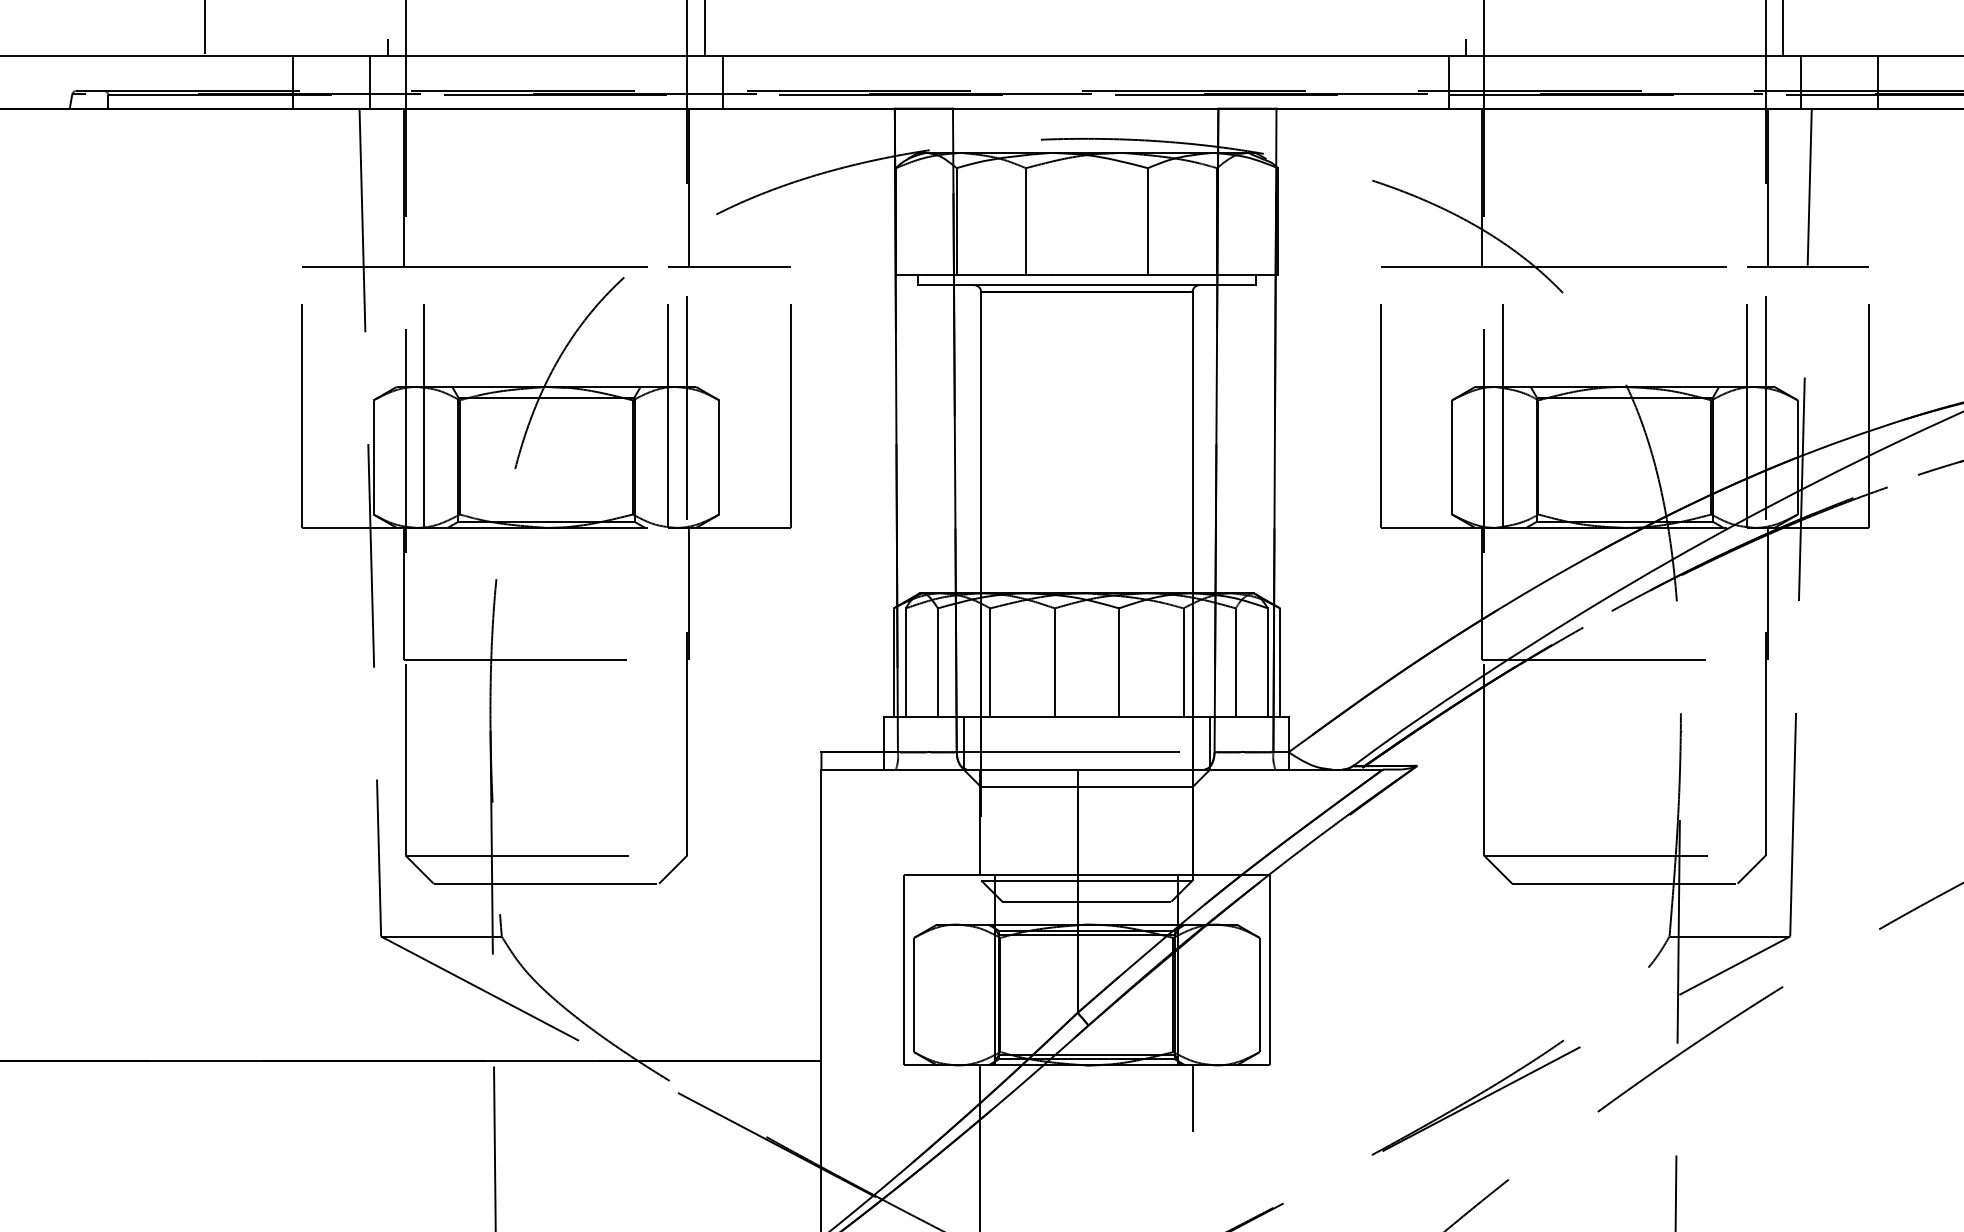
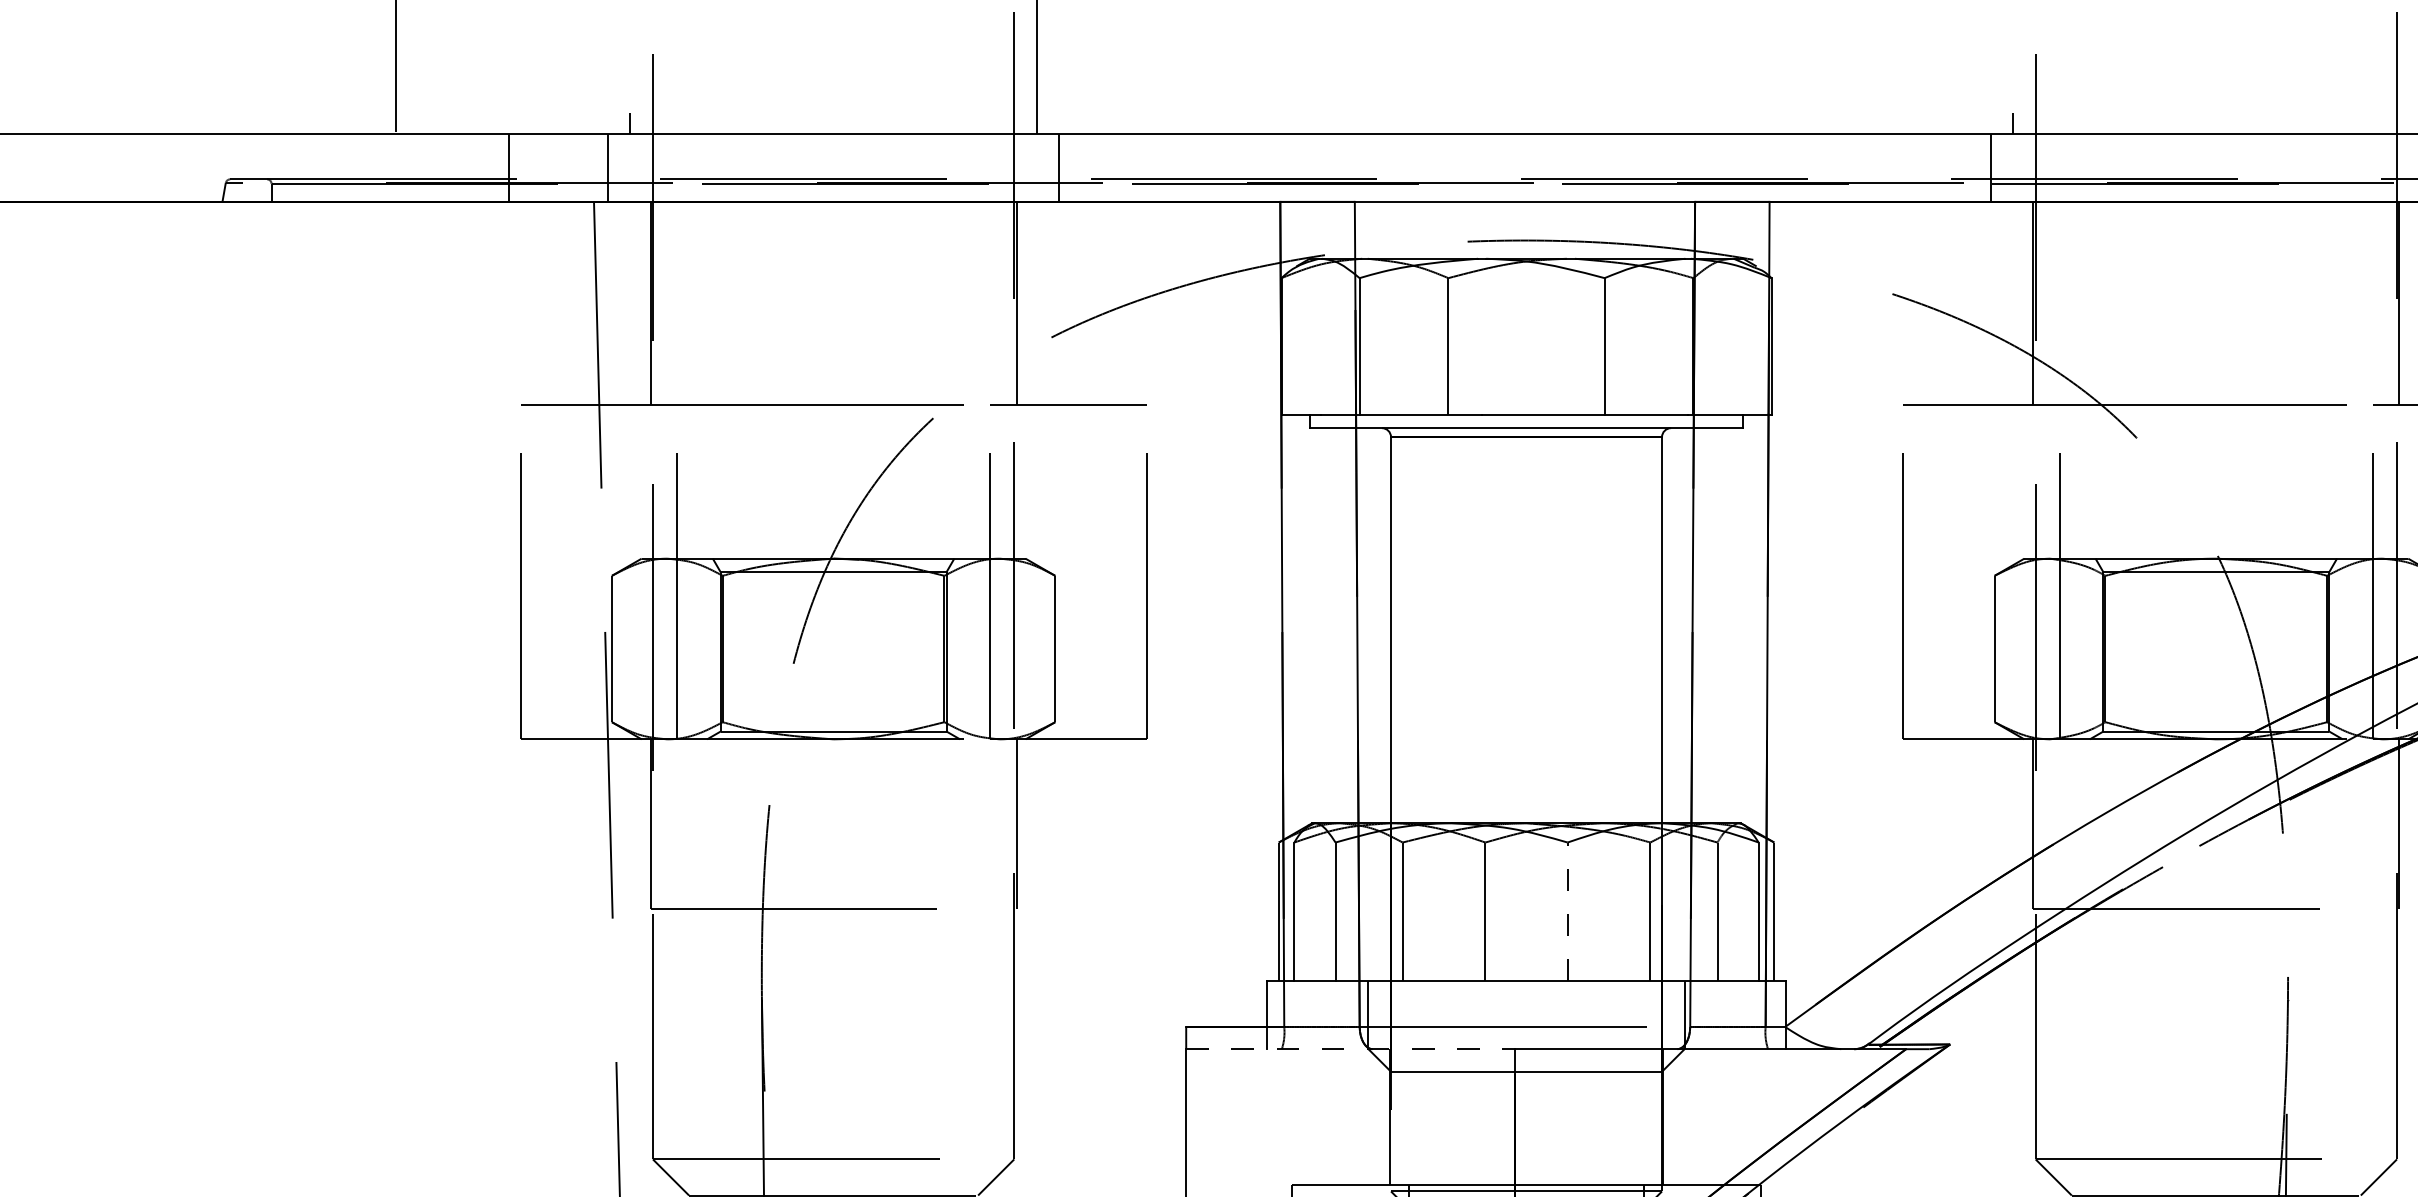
line: (1119, 662) -> (1568, 911), solid -> dashed
line: (950, 769) -> (1351, 1049), solid -> dashed

